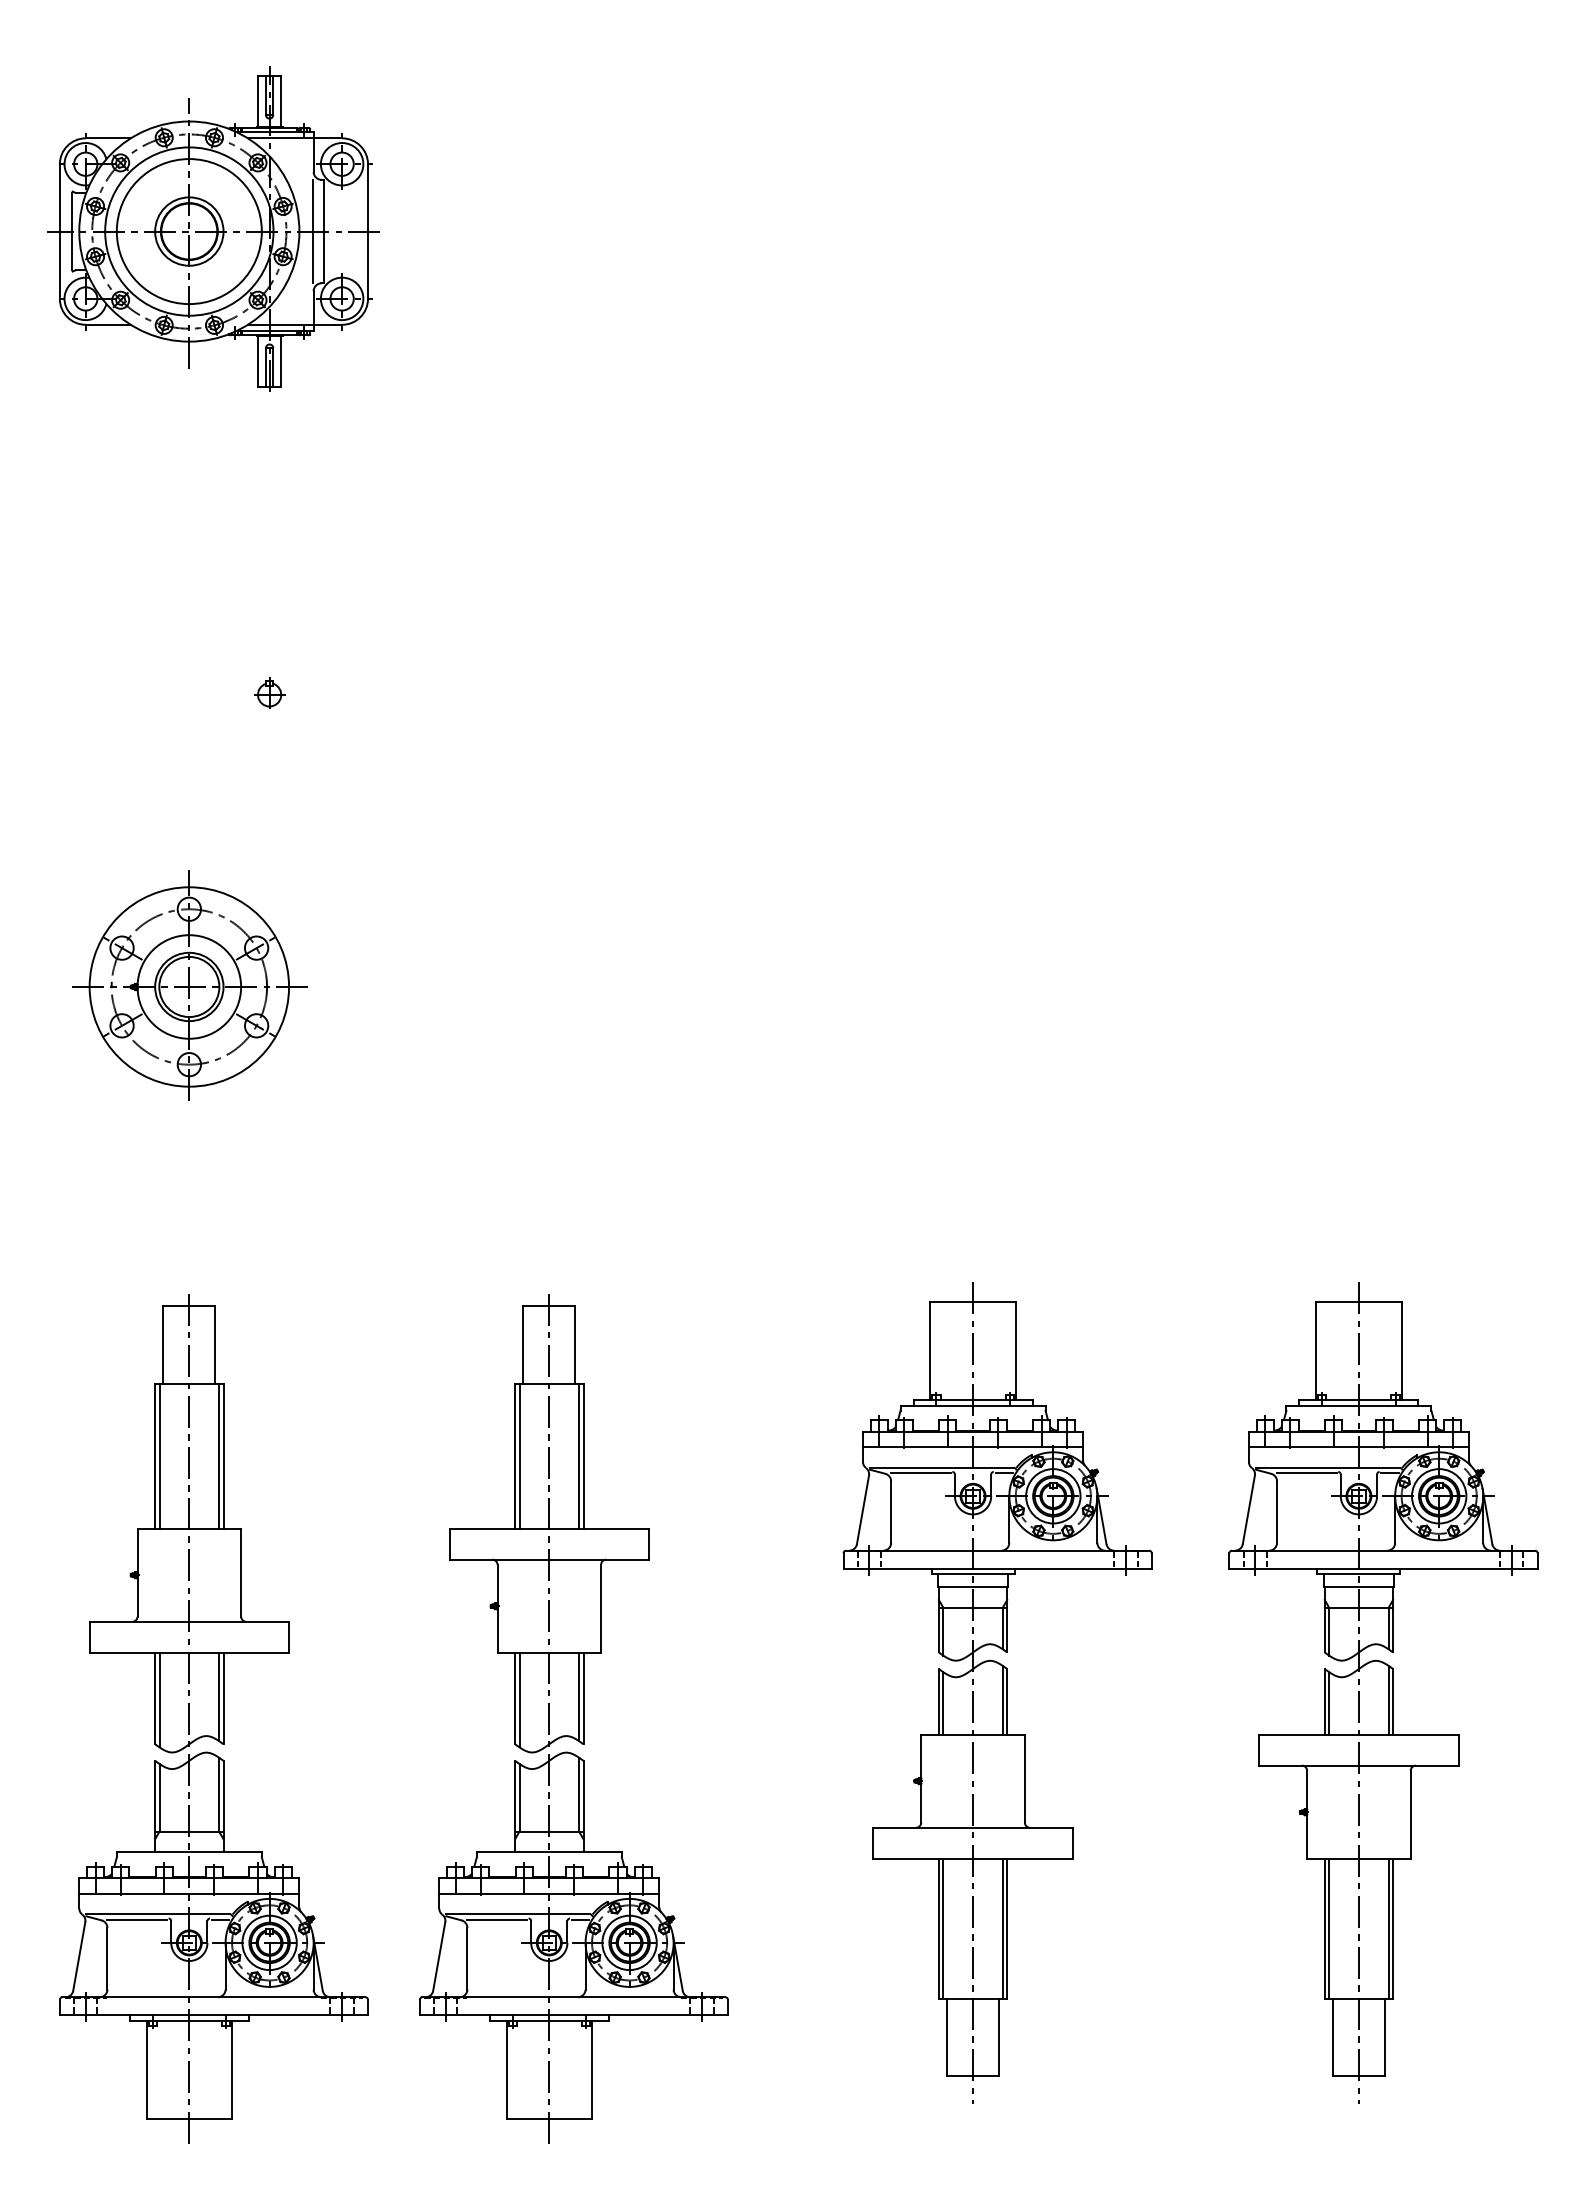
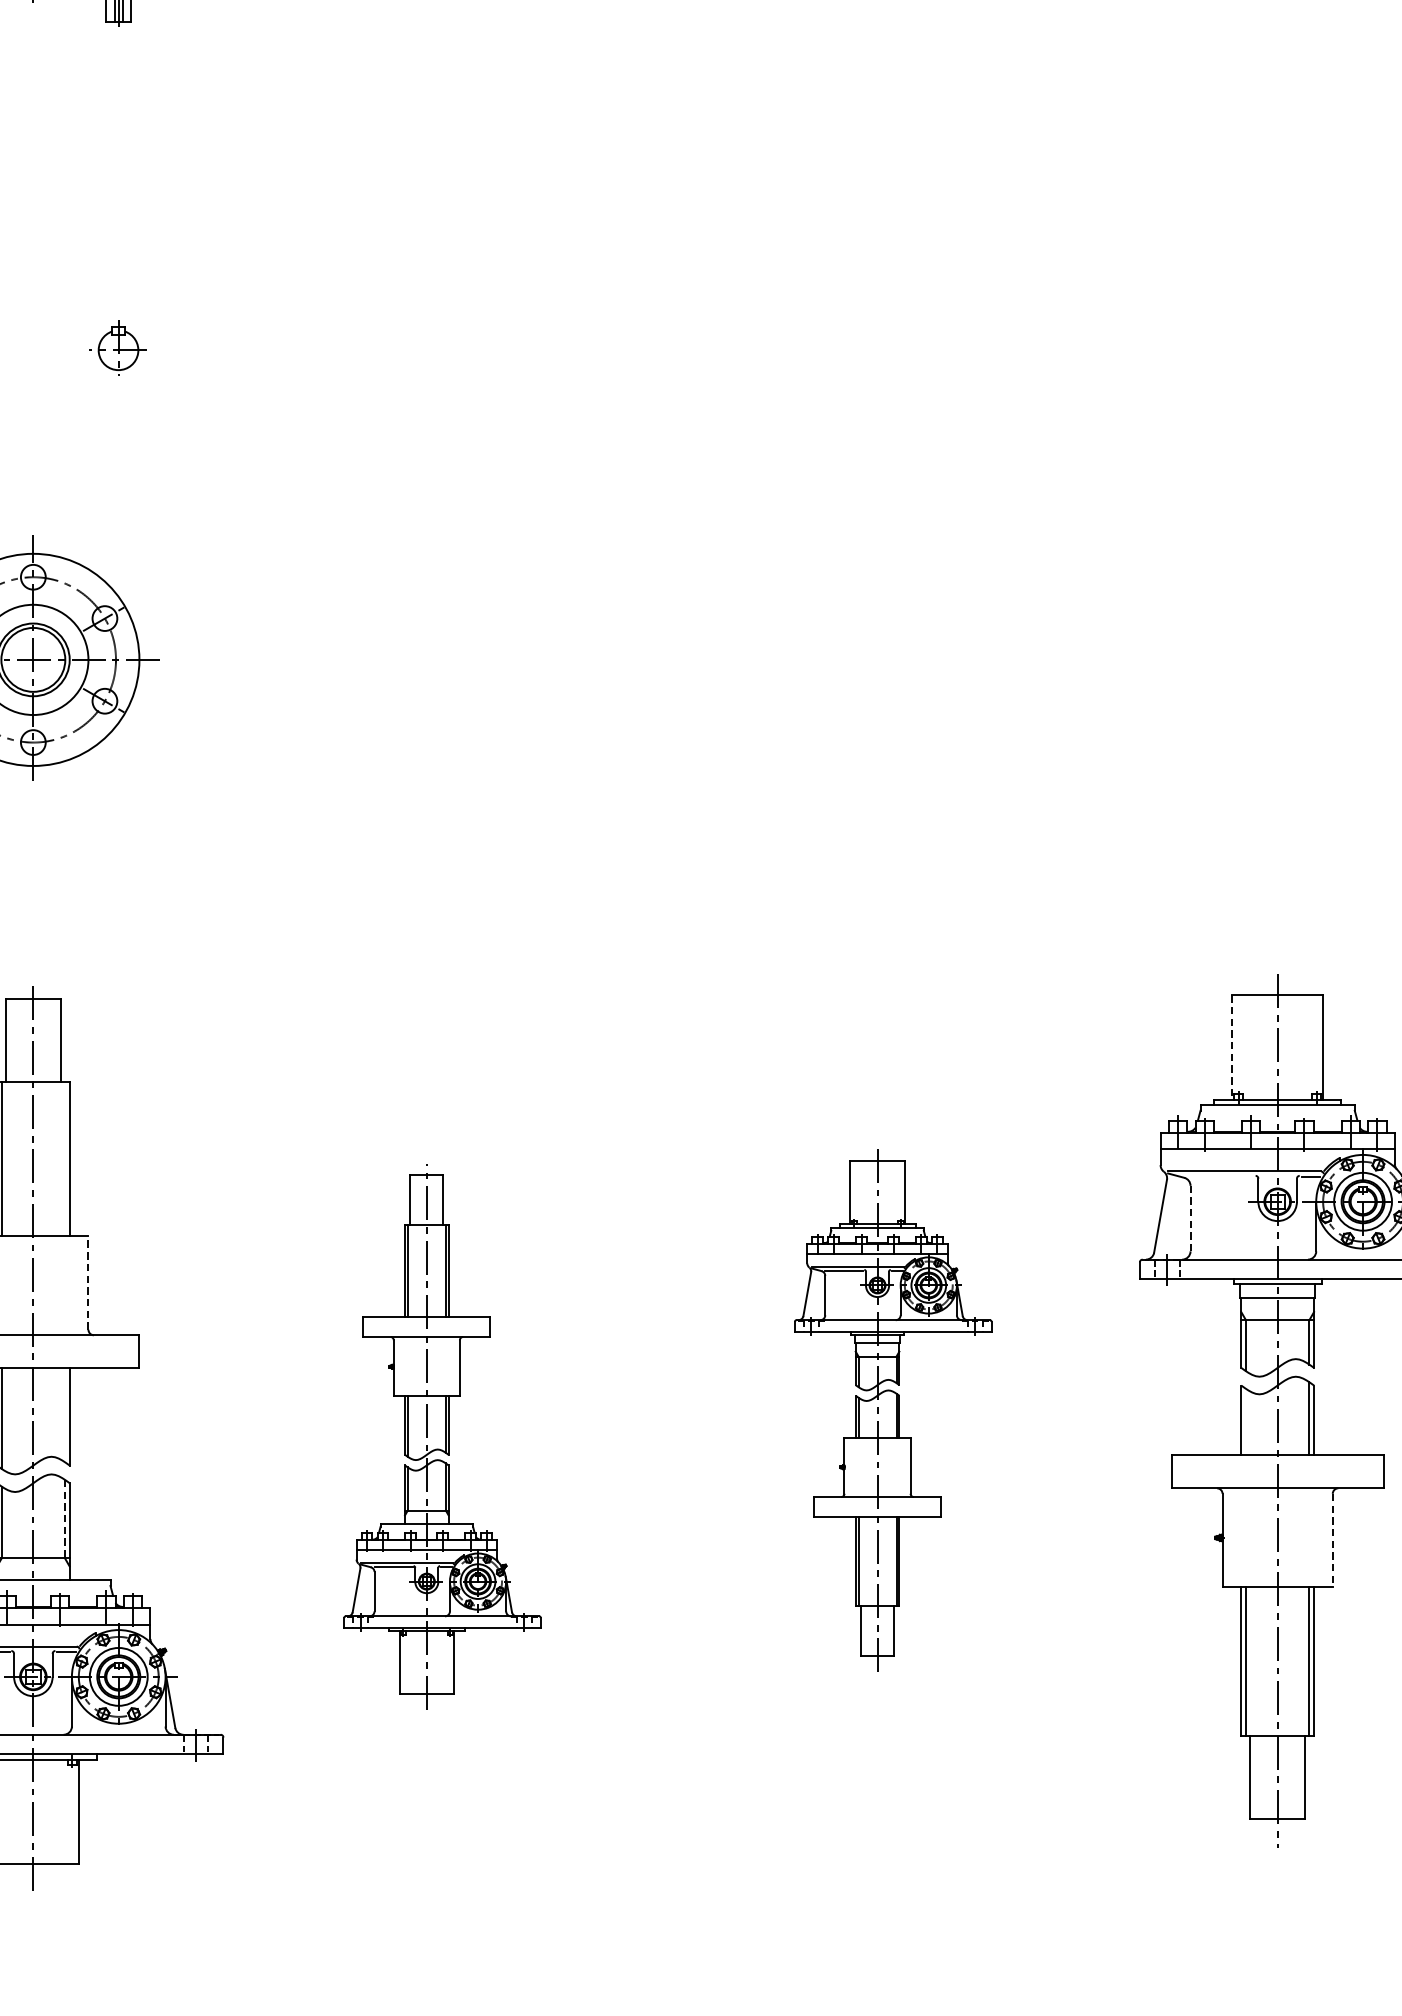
part: (269, 692) -> (118, 346), size x1.6
line: (1316, 1351) -> (1232, 1047), solid -> dashed
line: (219, 1455) -> (65, 1158), removed
line: (1306, 1473) -> (1221, 1177), removed
line: (1277, 1512) -> (1191, 1219), solid -> dashed
line: (241, 1572) -> (88, 1282), solid -> dashed
part: (997, 1692) -> (893, 1410), size x0.6
line: (219, 1696) -> (65, 1414), removed
line: (1329, 1703) -> (1246, 1422), removed
part: (573, 1718) -> (442, 1438), size x0.6
line: (219, 1794) -> (65, 1519), solid -> dashed
line: (1410, 1815) -> (1332, 1541), solid -> dashed

